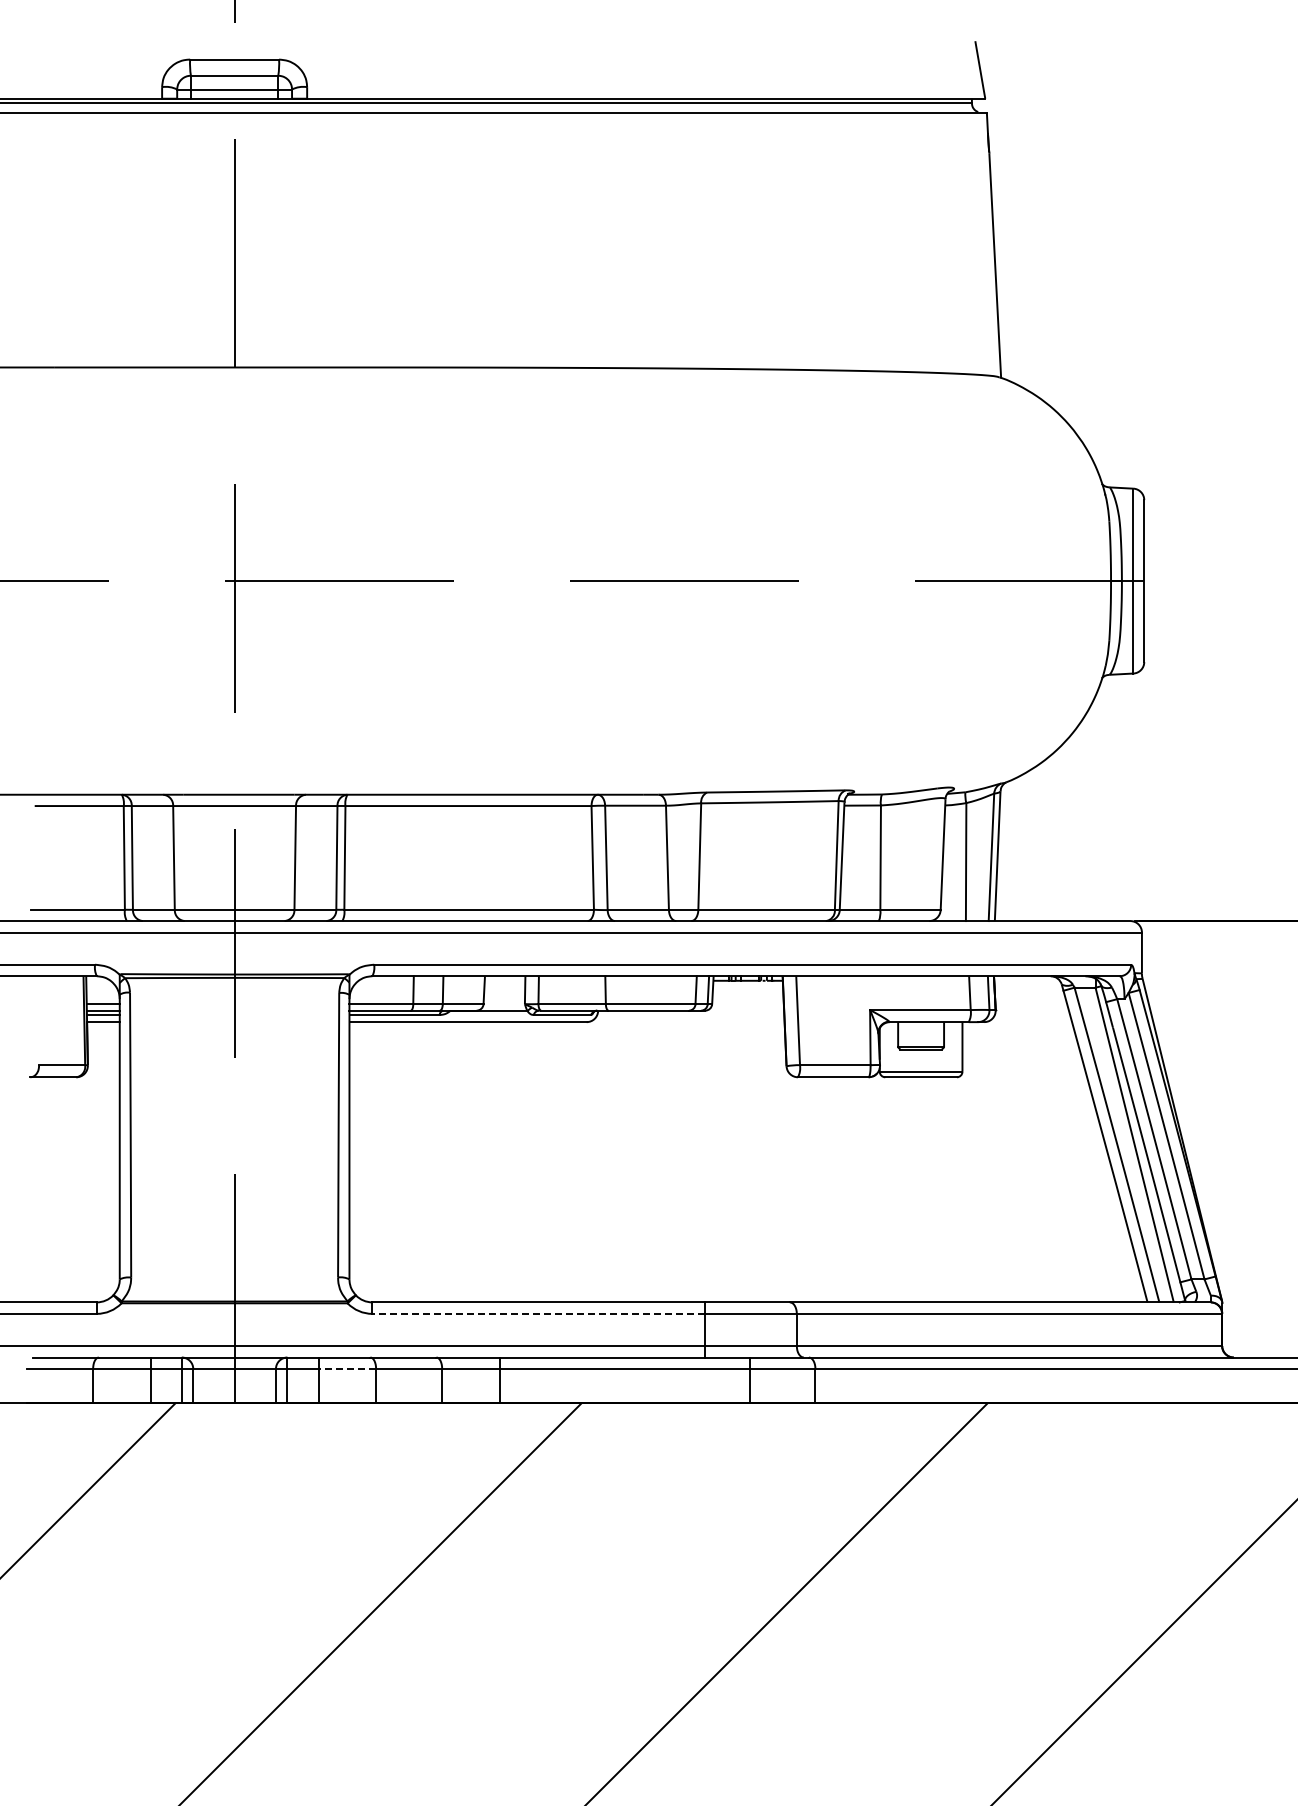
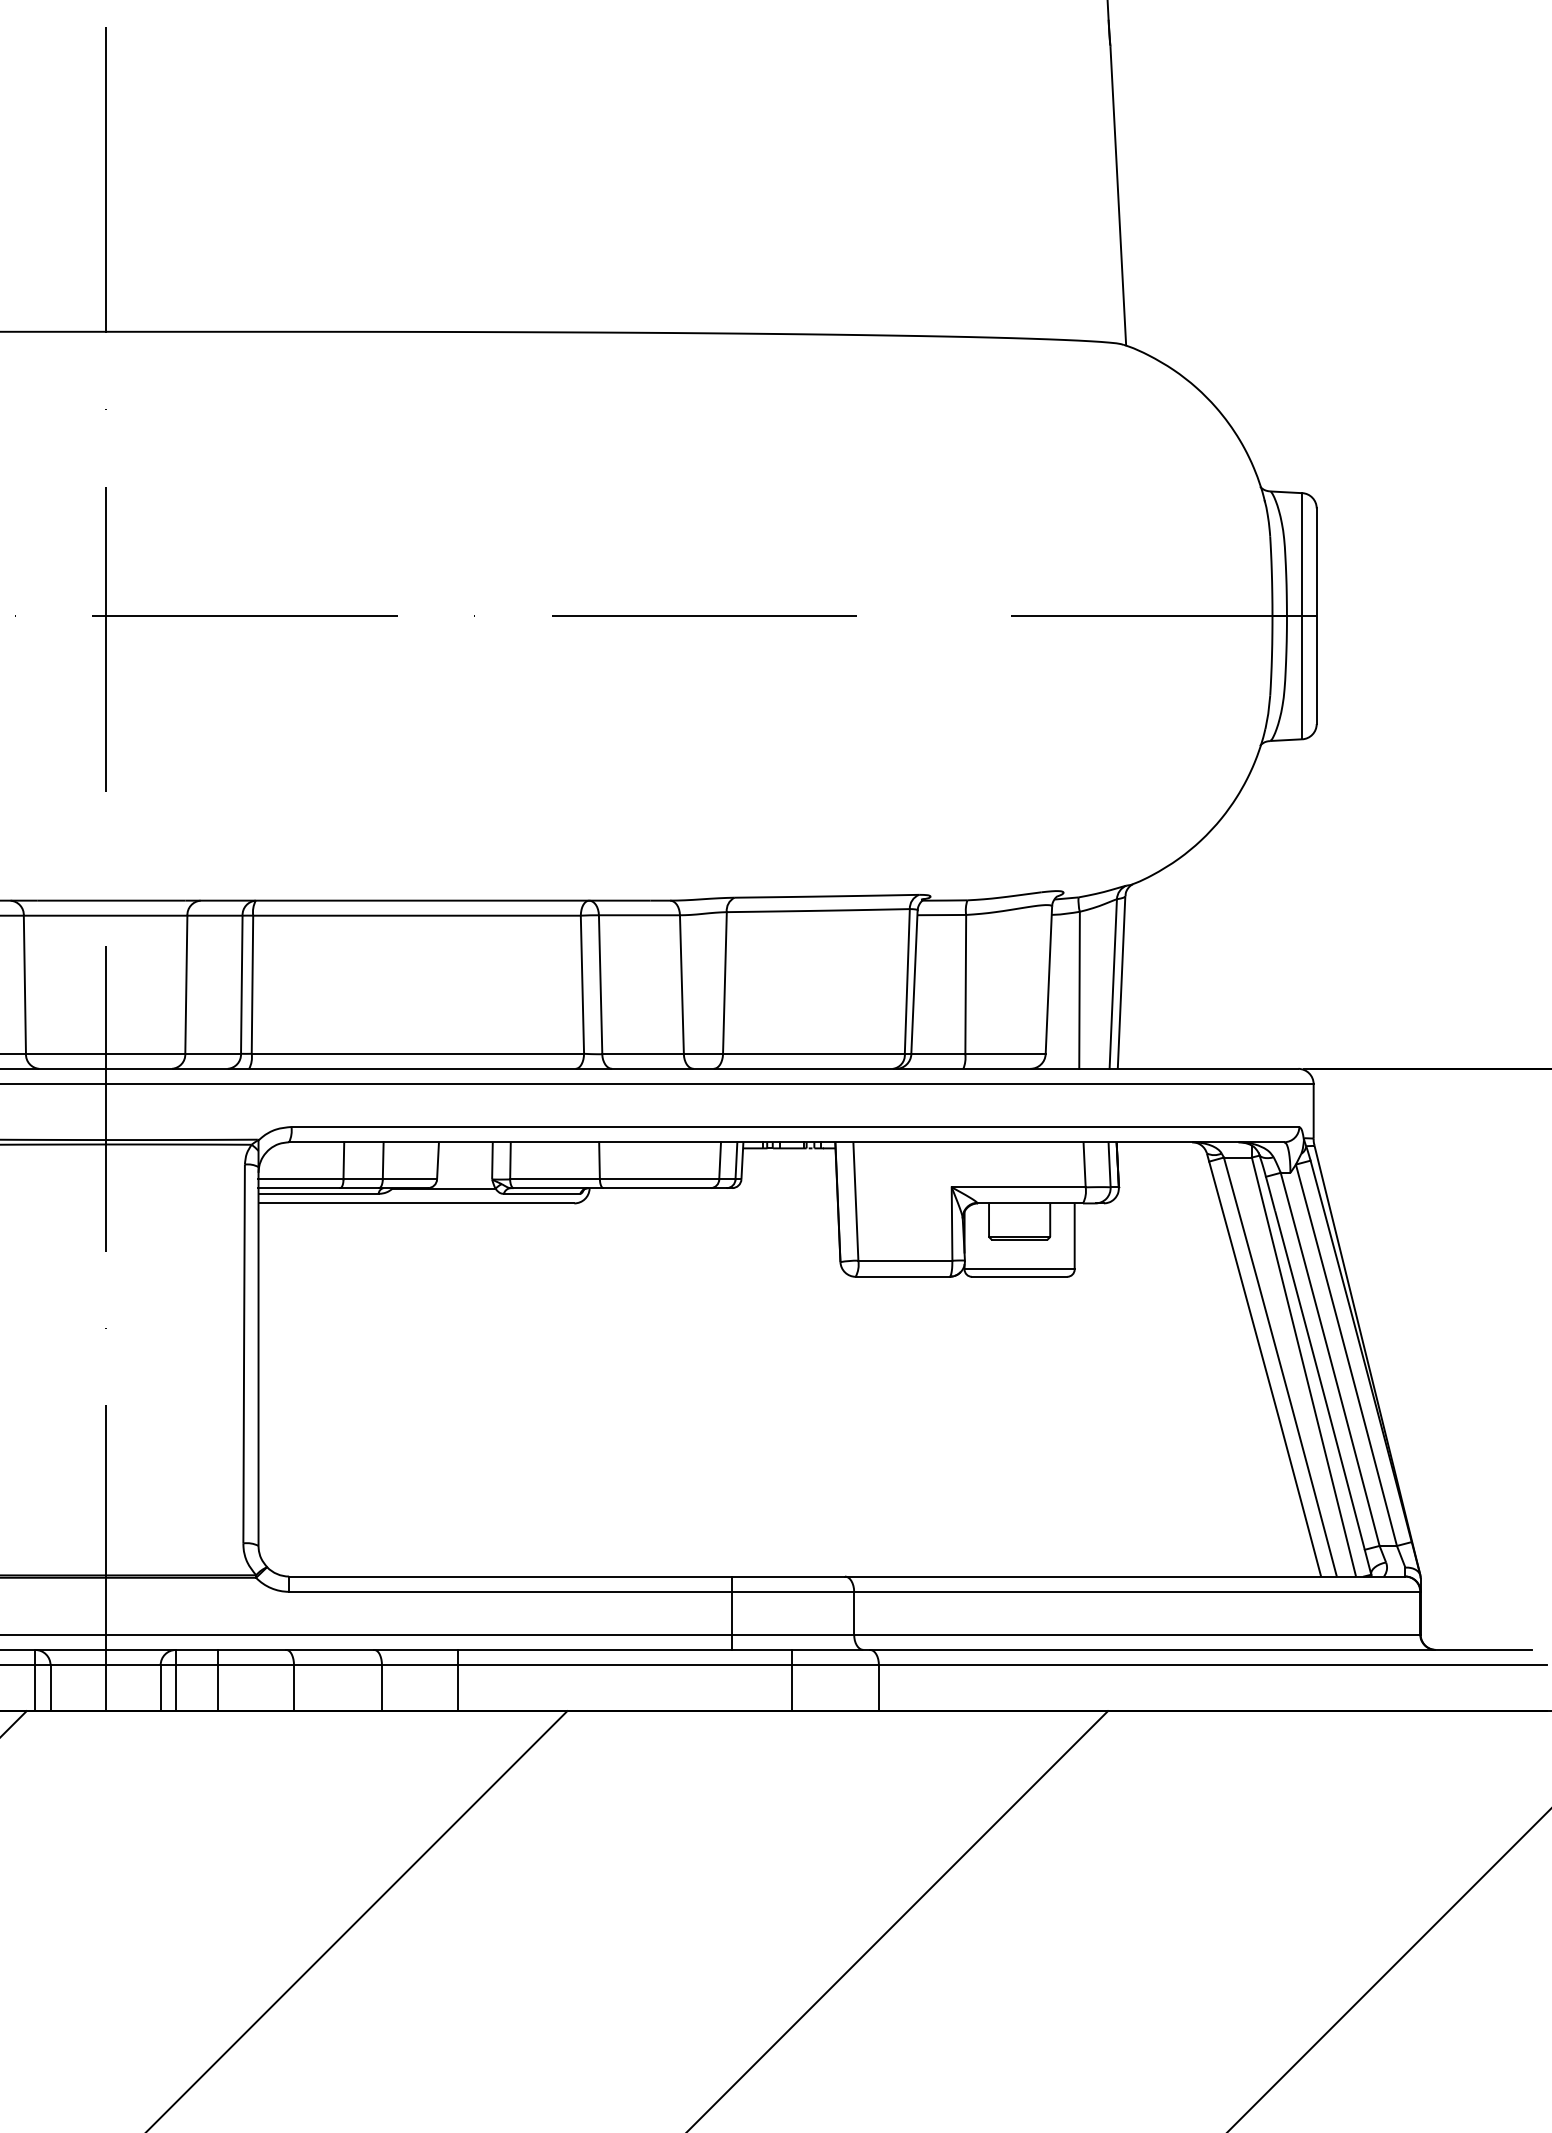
line: (538, 1313) -> (510, 1591), dashed -> solid
line: (347, 1369) -> (255, 1665), dashed -> solid

